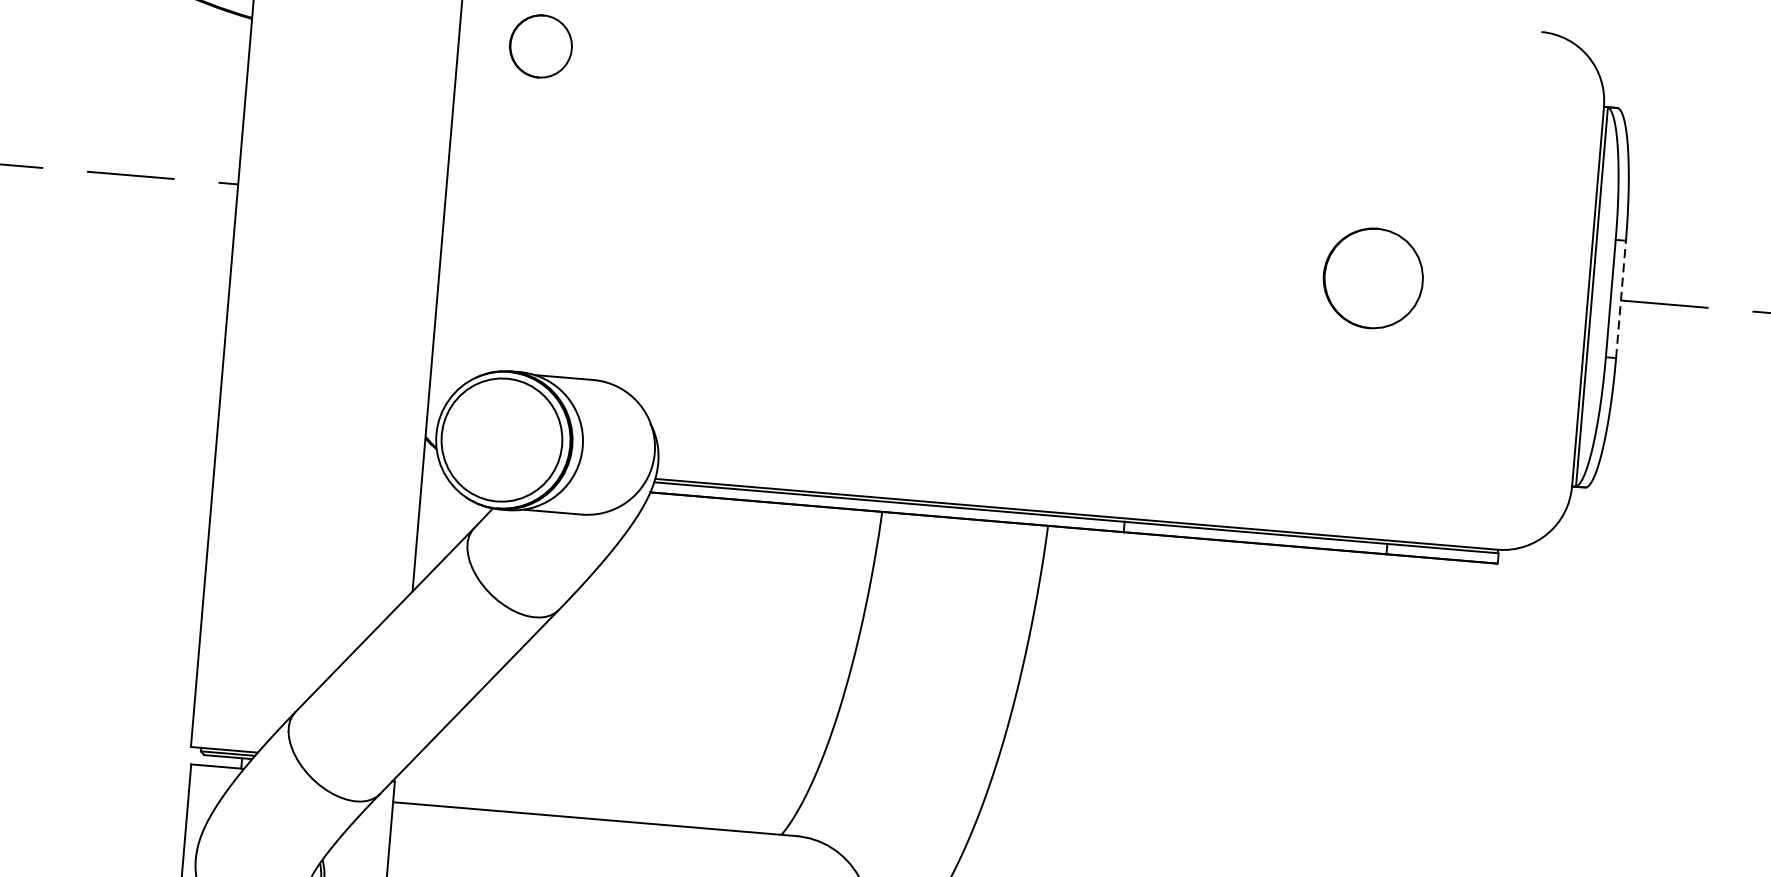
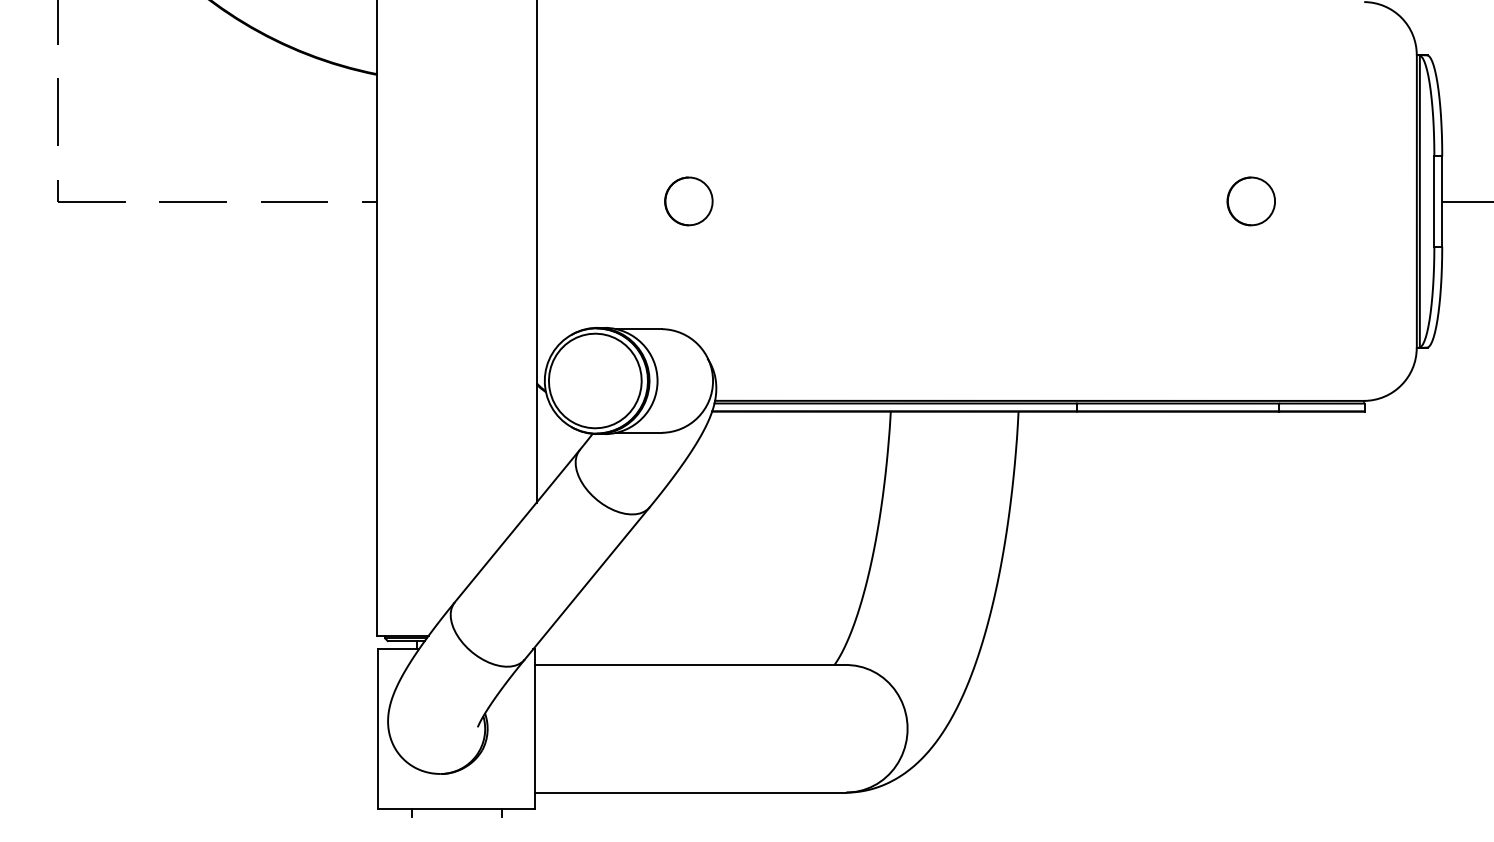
part: (540, 46) -> (688, 201), moved
part: (1372, 278) -> (1250, 201), size x0.62
line: (1621, 299) -> (1442, 201), dashed -> solid

